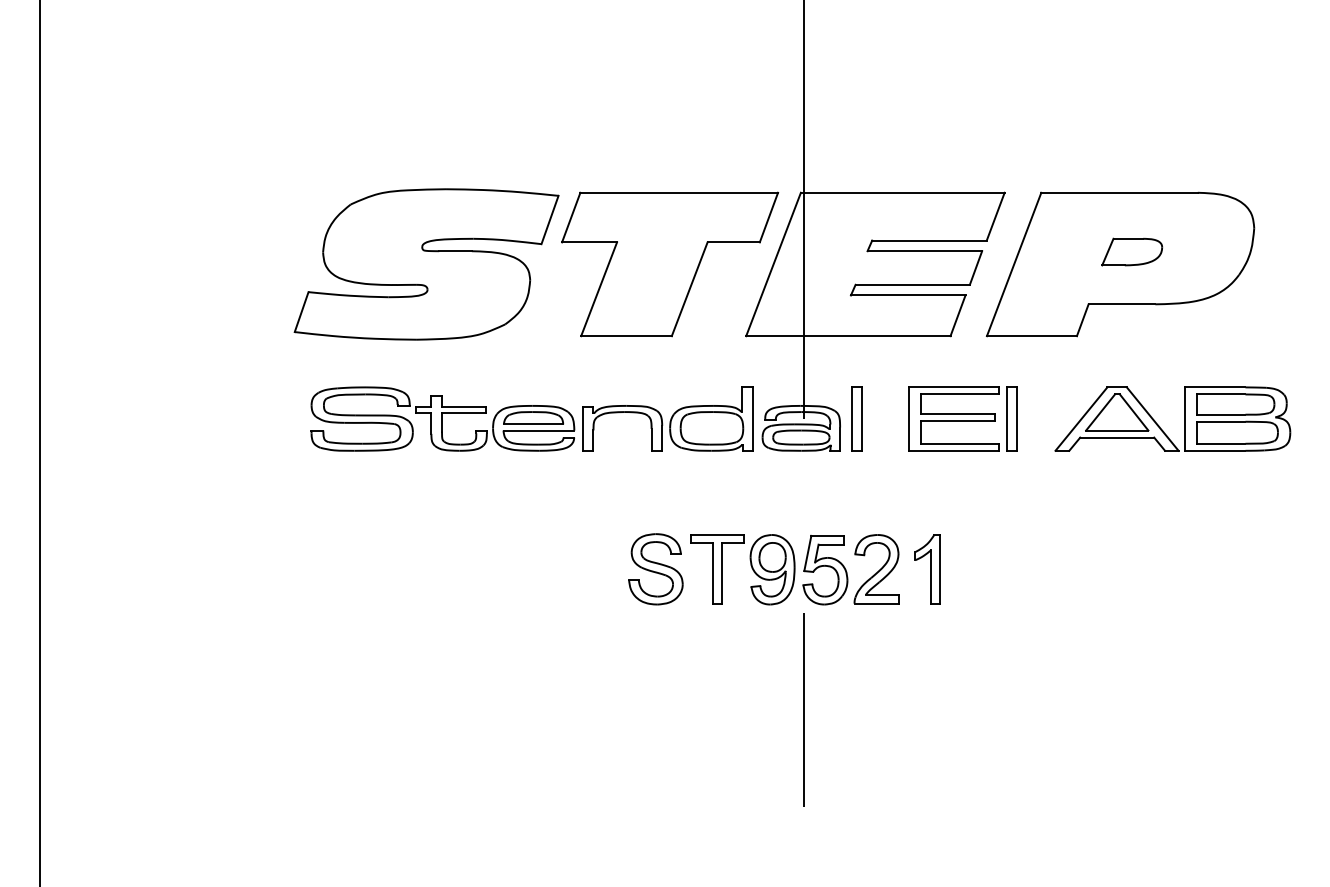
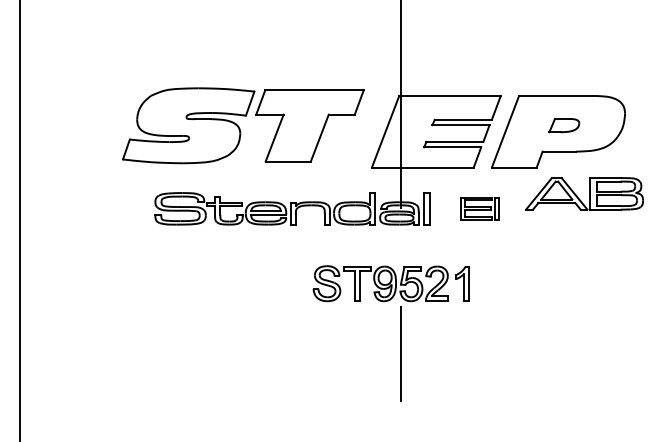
part: (536, 263) -> (243, 125), moved
part: (961, 418) -> (479, 208), size x0.7
part: (1172, 418) -> (584, 193), moved

